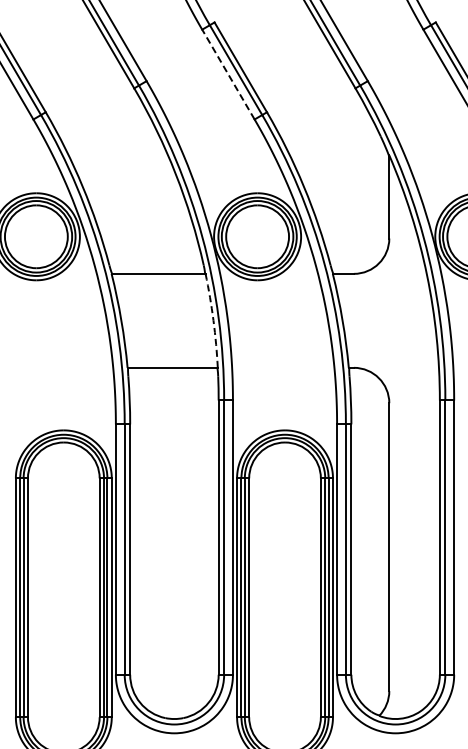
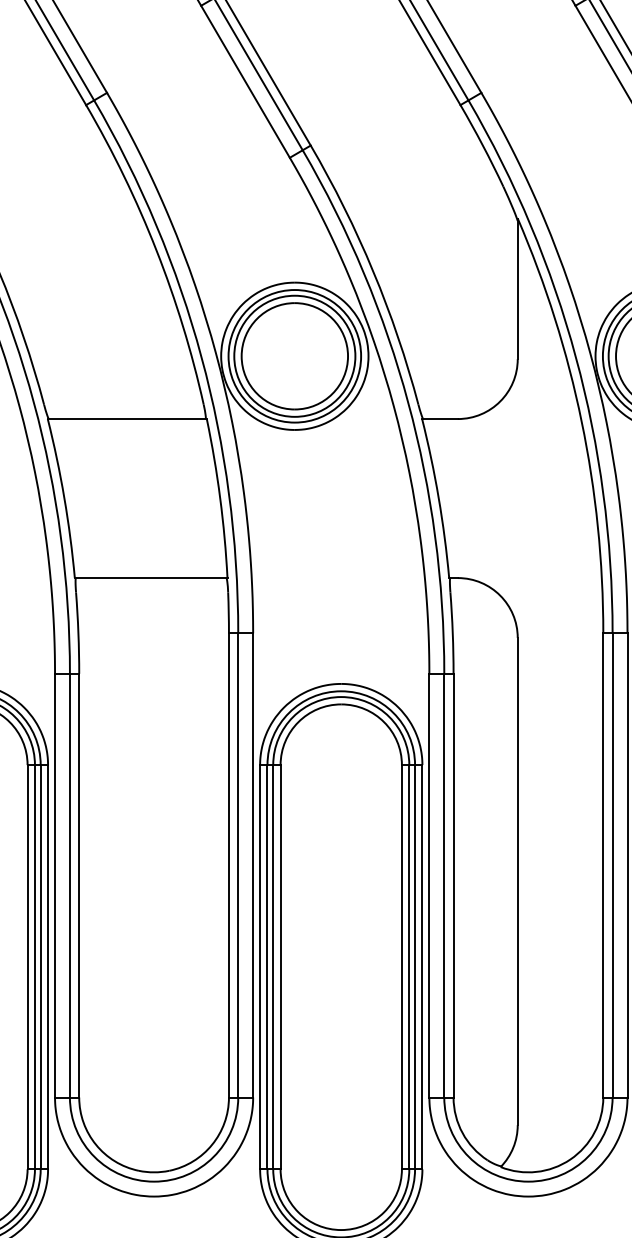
line: (228, 74) -> (245, 81), dashed -> solid
arc: (213, 320) -> (220, 497), dashed -> solid

